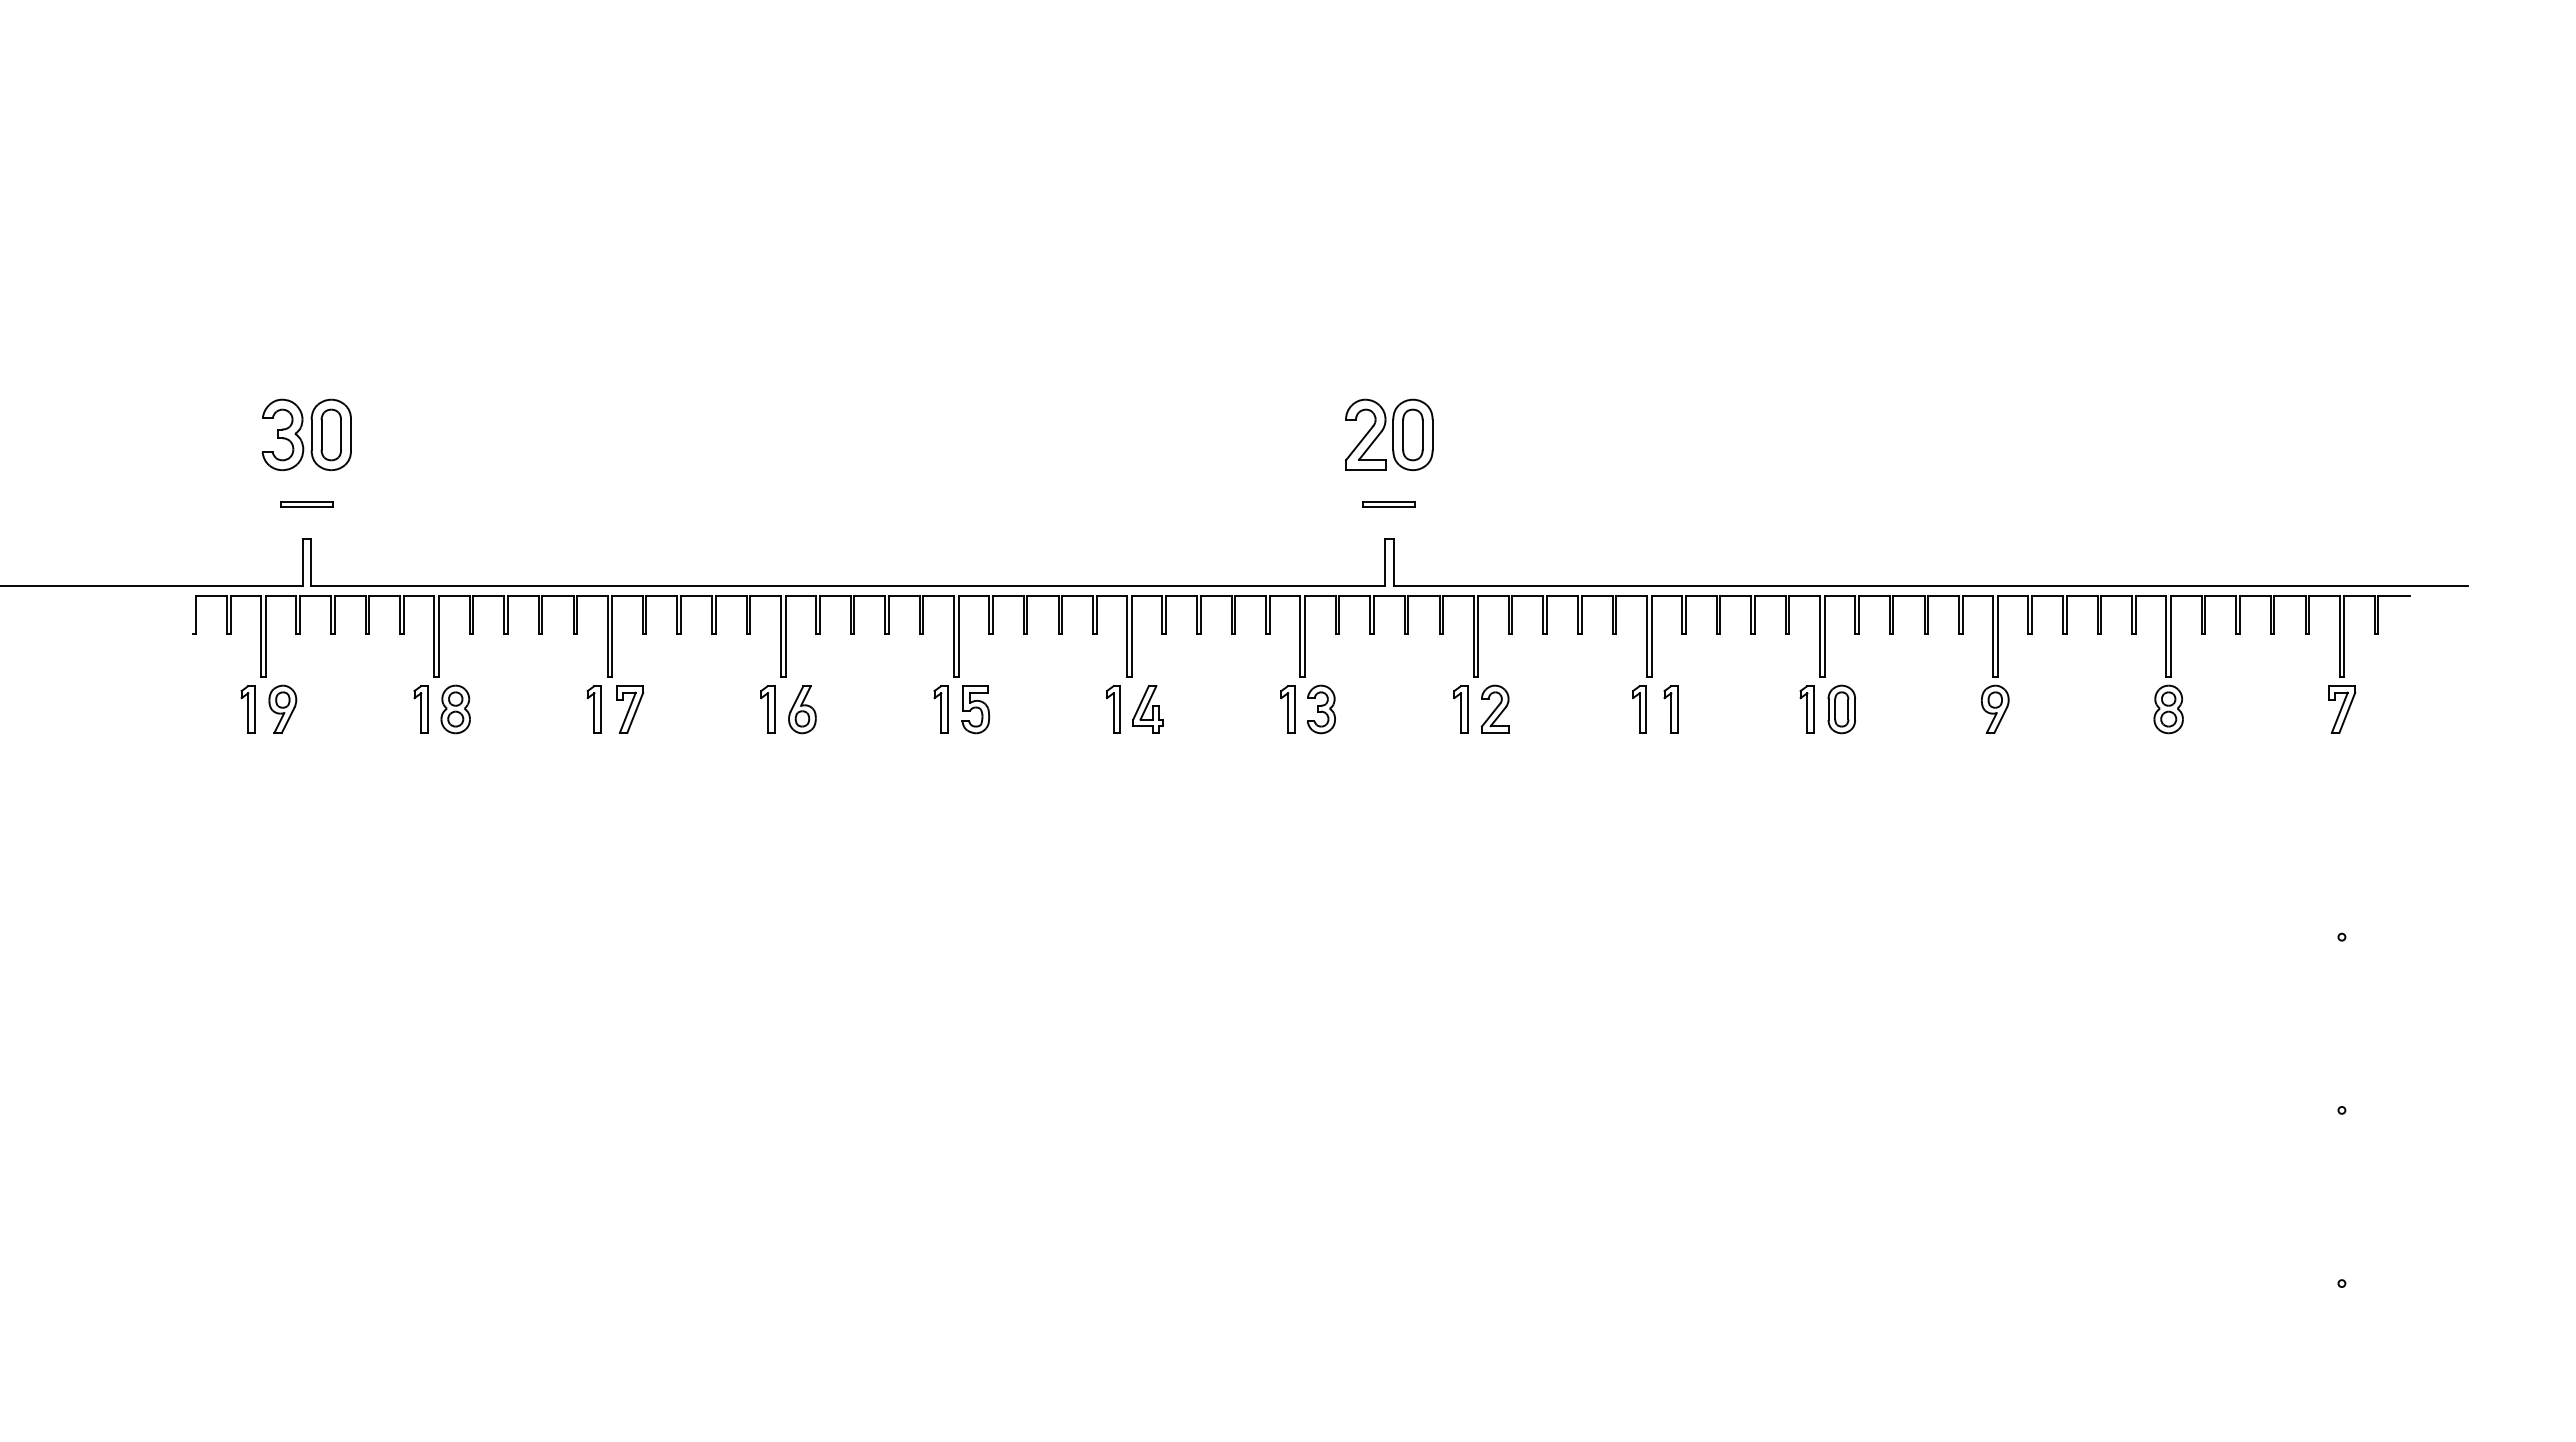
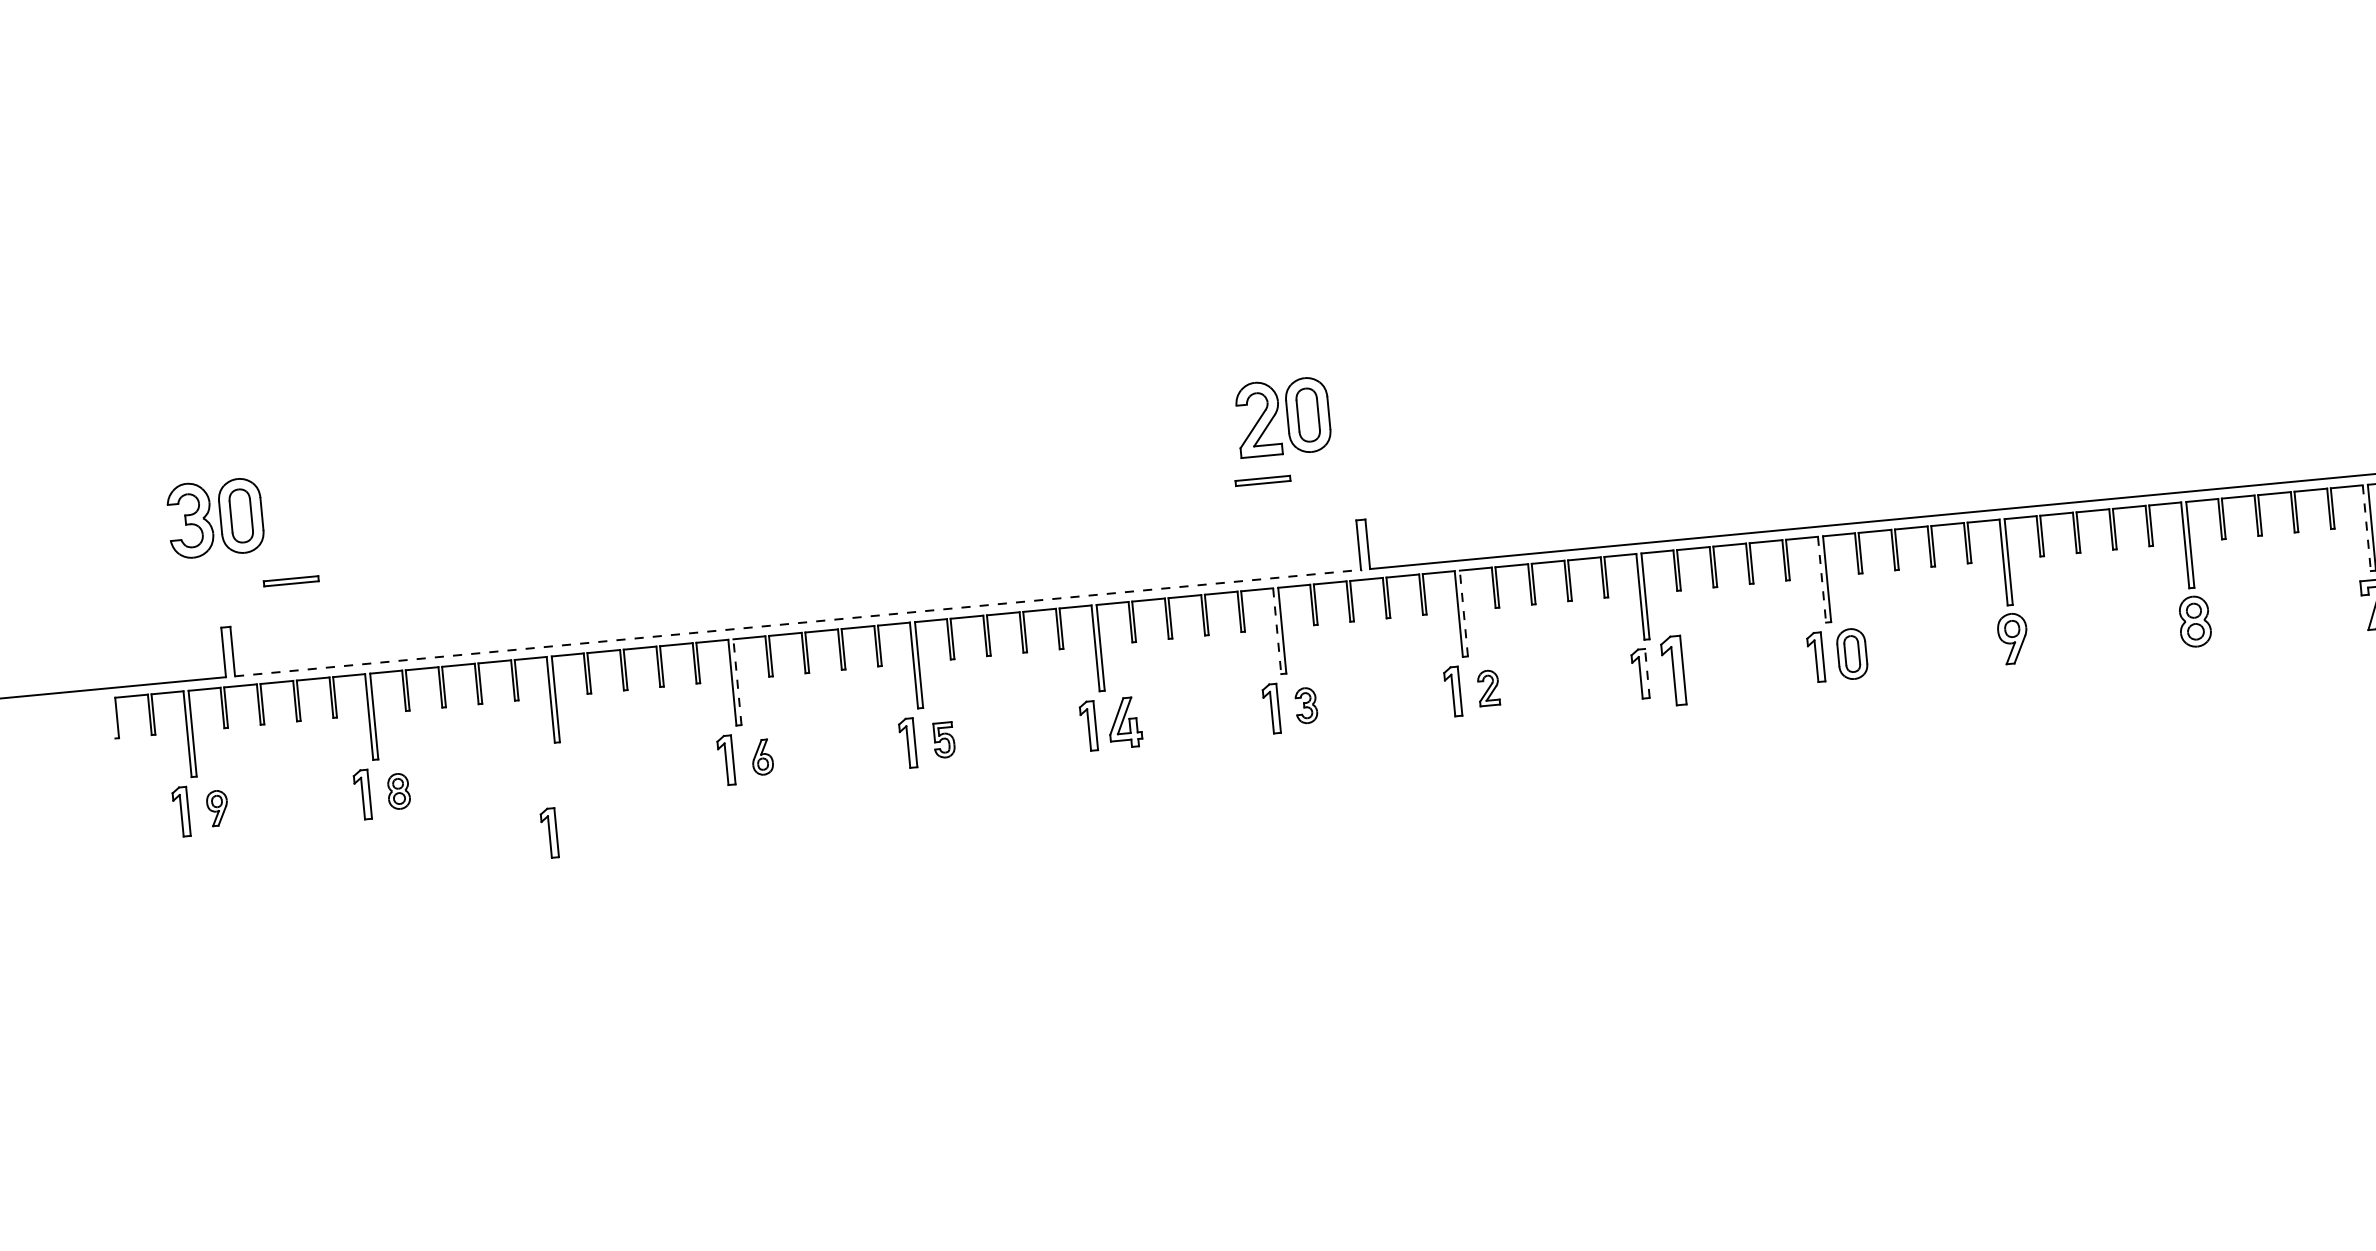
part: (1389, 434) -> (1283, 416), moved
part: (306, 504) -> (291, 581), moved
part: (1388, 504) -> (1262, 481), moved
line: (848, 586) -> (798, 623), solid -> dashed
line: (785, 636) -> (737, 682), solid -> dashed
line: (1300, 636) -> (1277, 631), solid -> dashed
line: (1478, 636) -> (1464, 613), solid -> dashed
line: (1819, 636) -> (1821, 579), solid -> dashed
line: (2339, 636) -> (2366, 528), solid -> dashed
part: (282, 708) -> (217, 807), size x0.7
part: (1494, 708) -> (1487, 687), size x0.7
part: (455, 709) -> (398, 791), size x0.7
part: (593, 709) -> (548, 833), moved
part: (630, 709) -> (582, 774), removed
part: (802, 709) -> (762, 757), size x0.7
part: (975, 709) -> (943, 739), size x0.7
part: (1320, 709) -> (1305, 705), size x0.7
line: (1646, 709) -> (1647, 673), solid -> dashed
part: (1670, 709) -> (1672, 671), size x1.4

